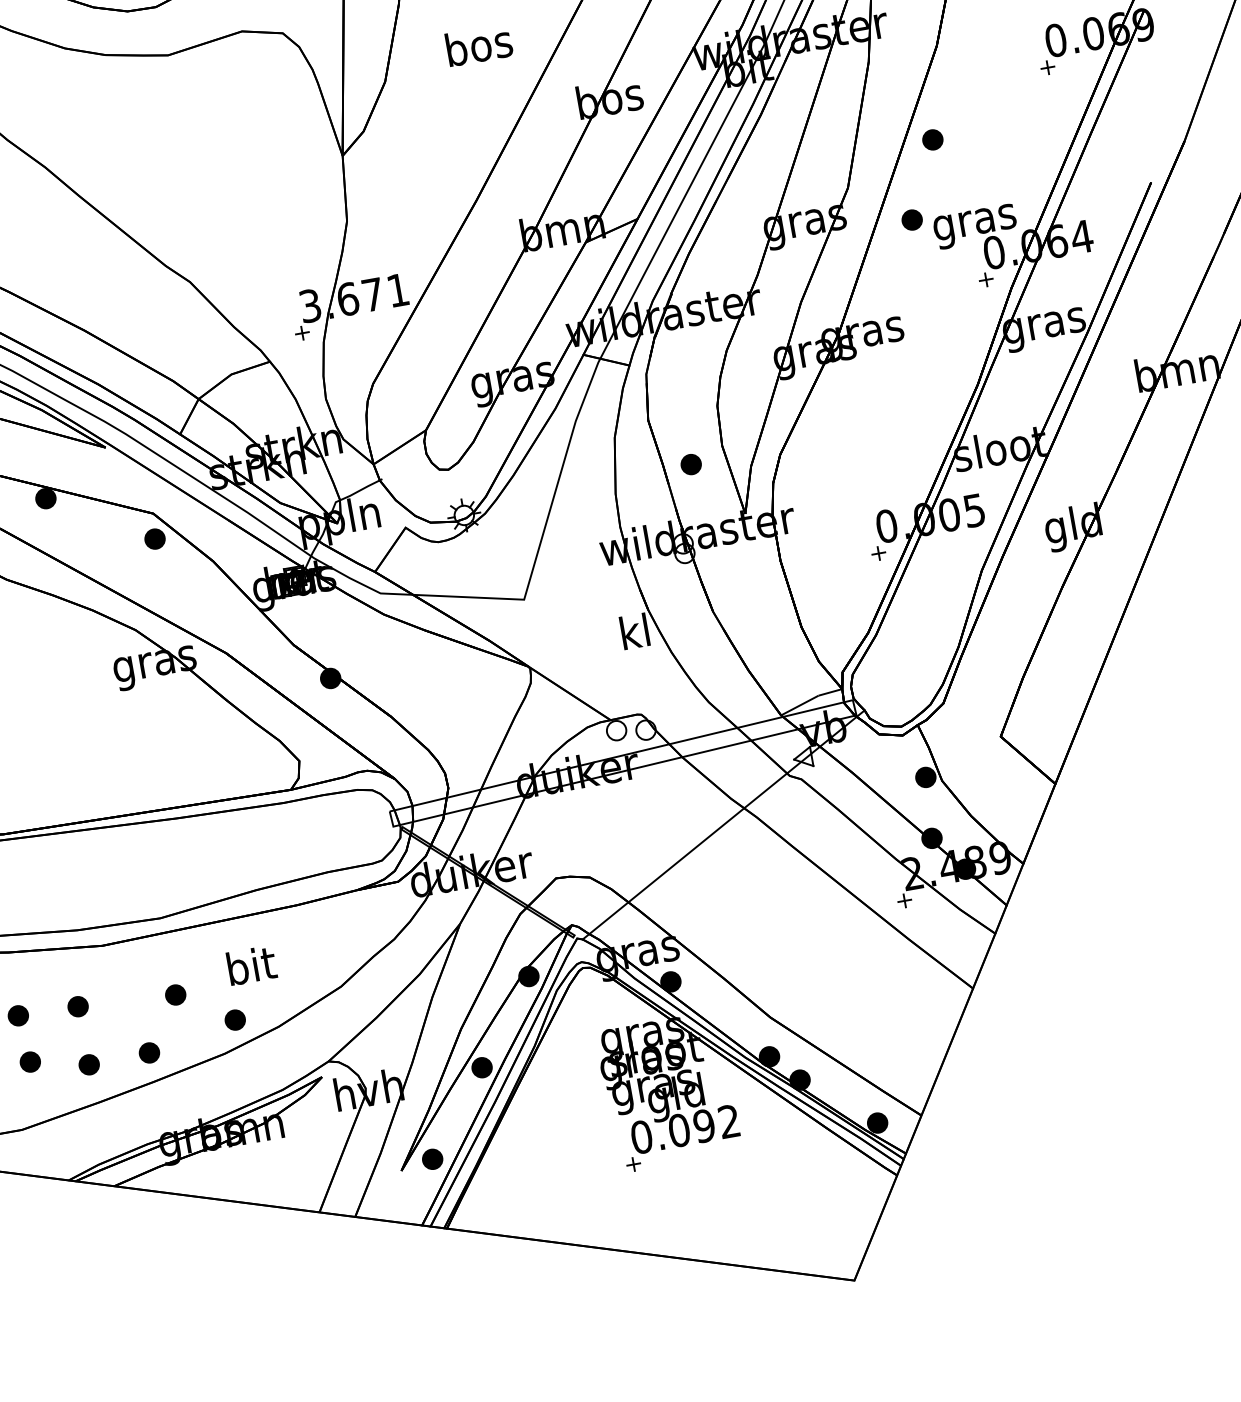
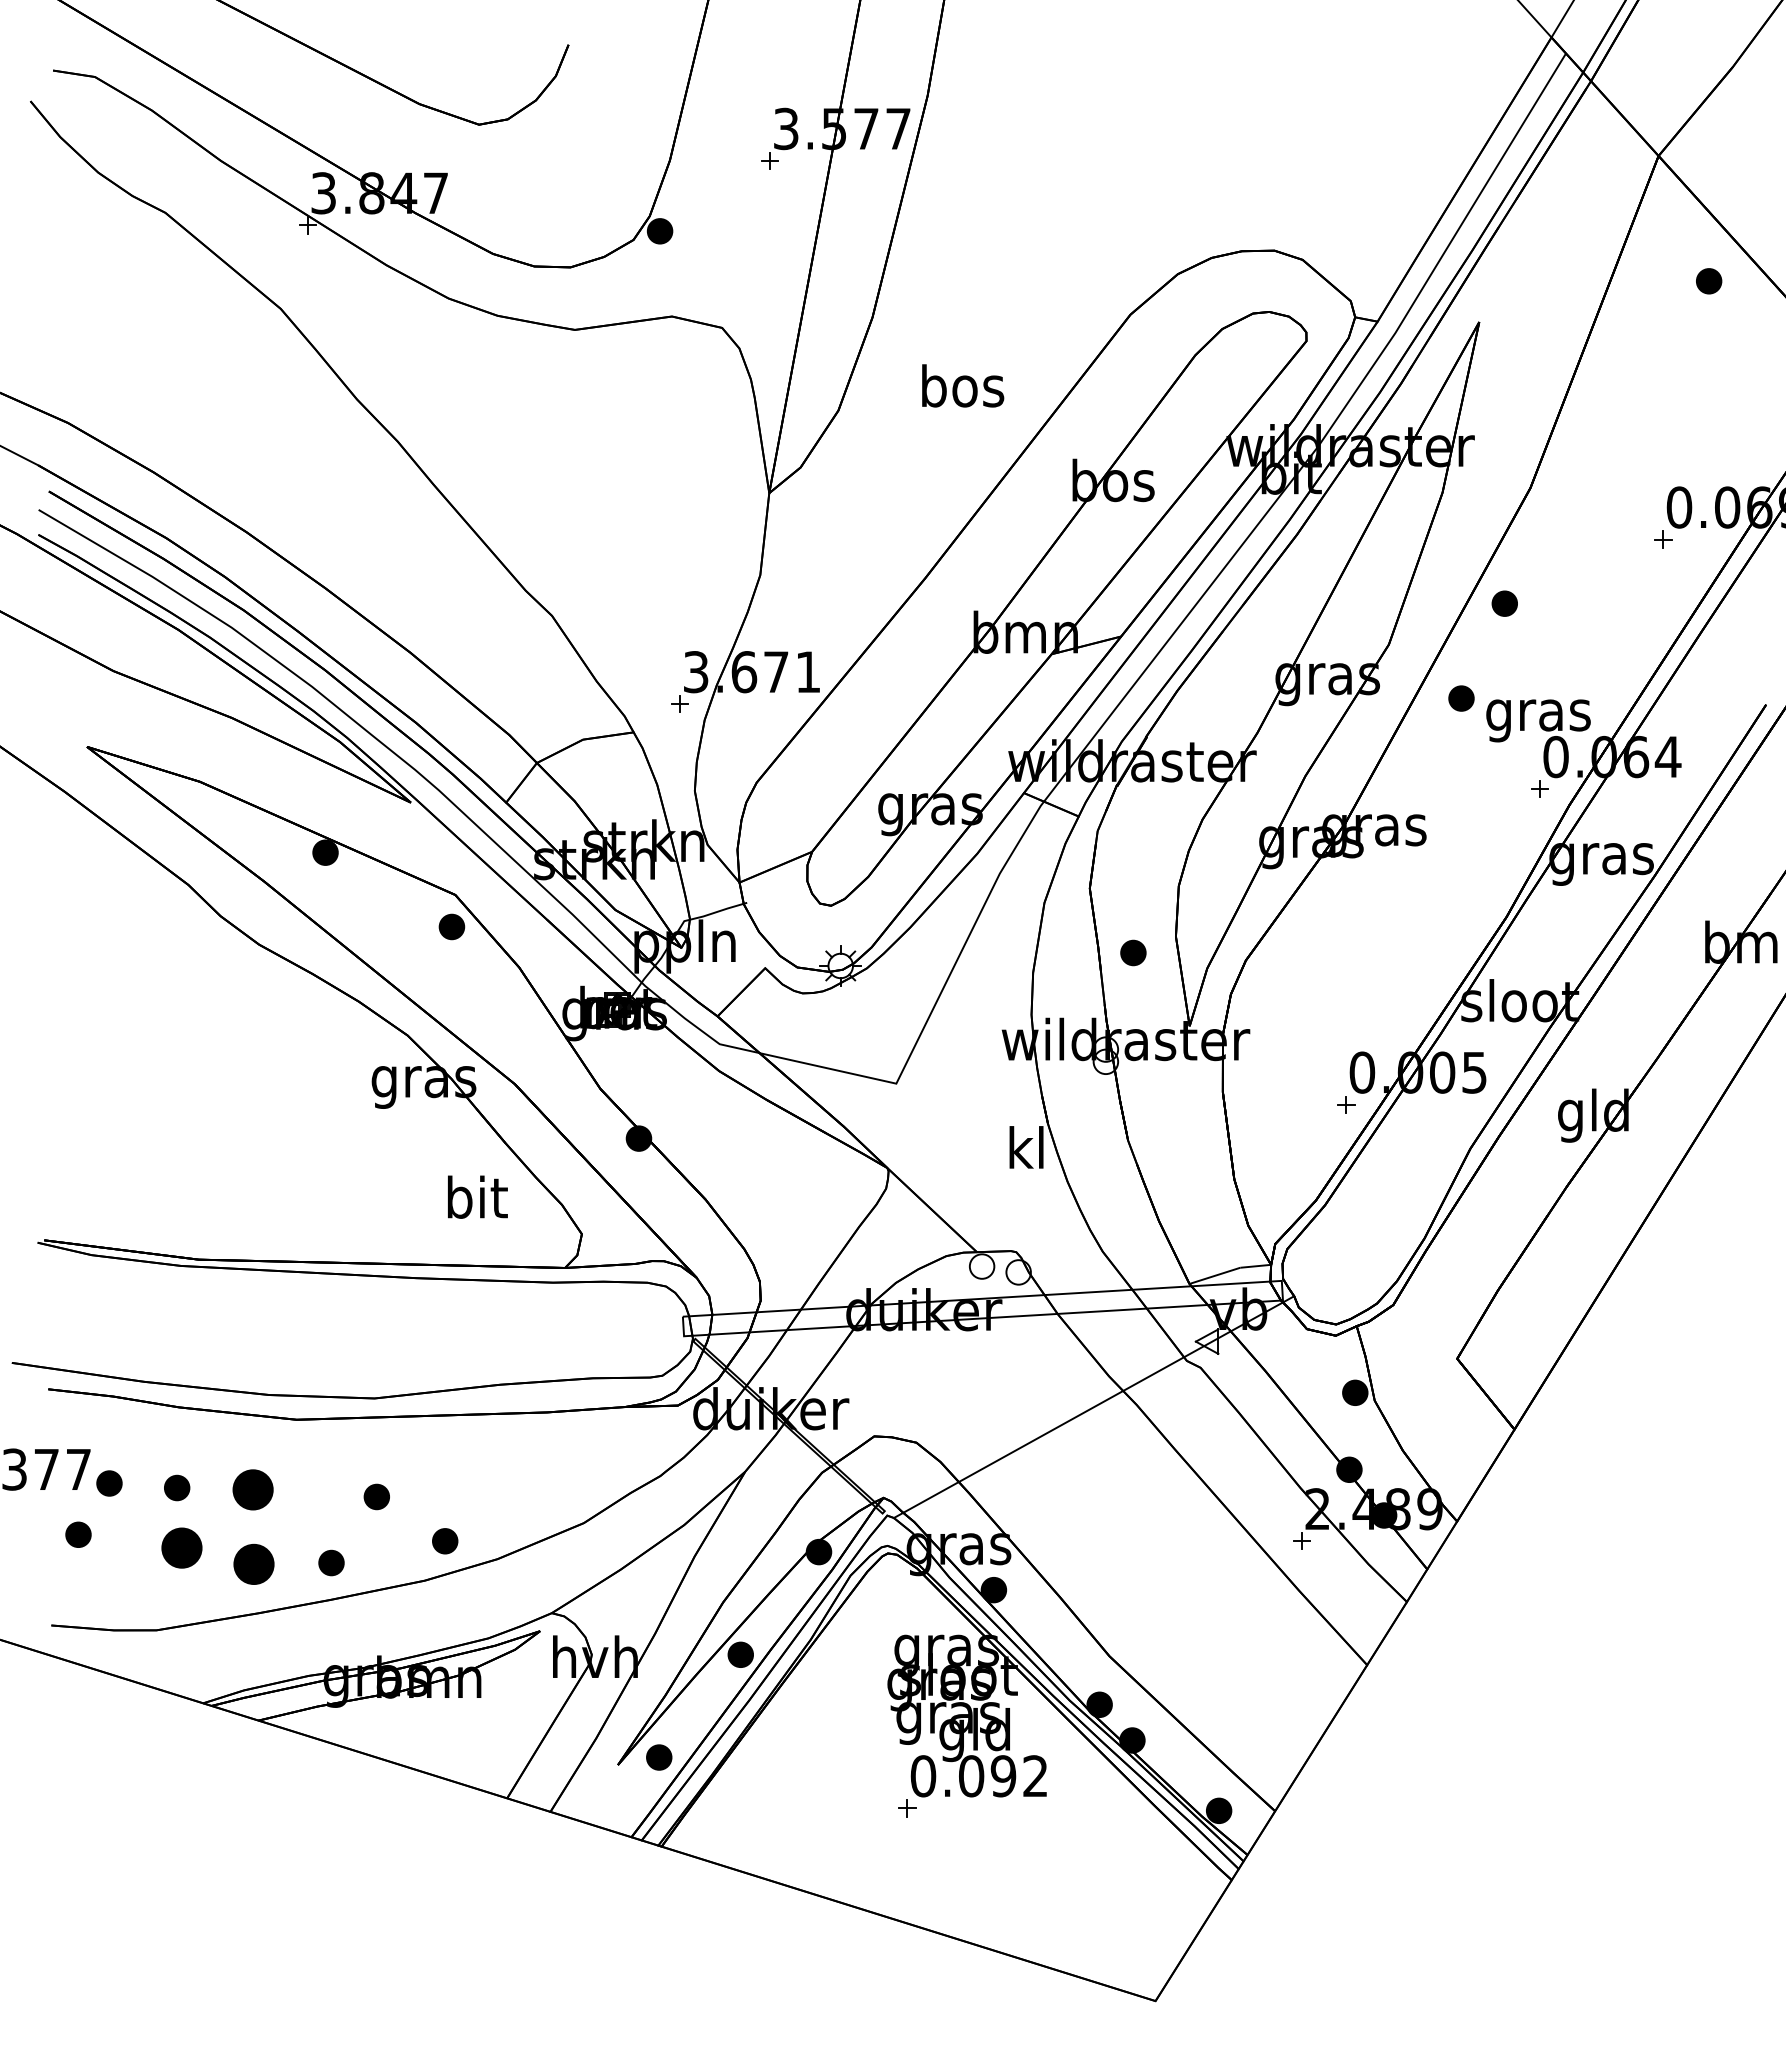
text: (251, 965) -> (477, 1196), moved
part: (78, 1006) -> (253, 1489), size x1.6
part: (30, 1061) -> (181, 1547), size x1.6
part: (89, 1064) -> (254, 1564), size x1.6

